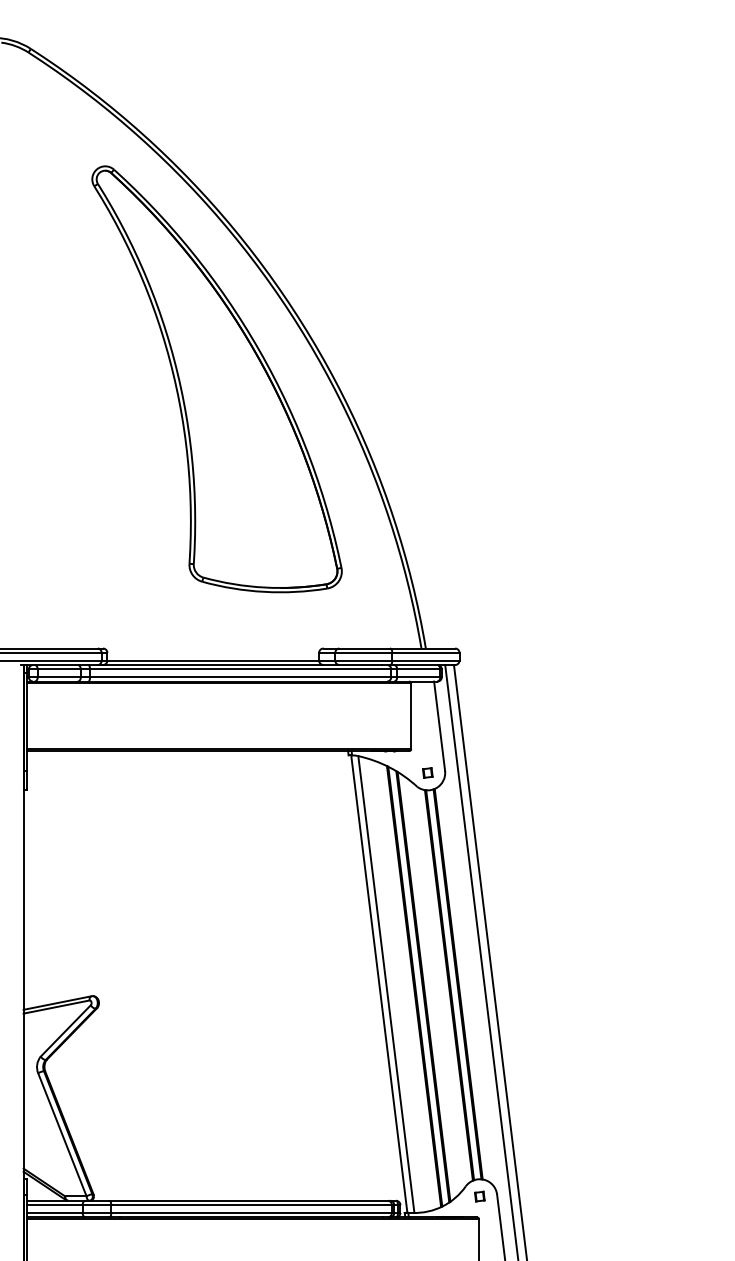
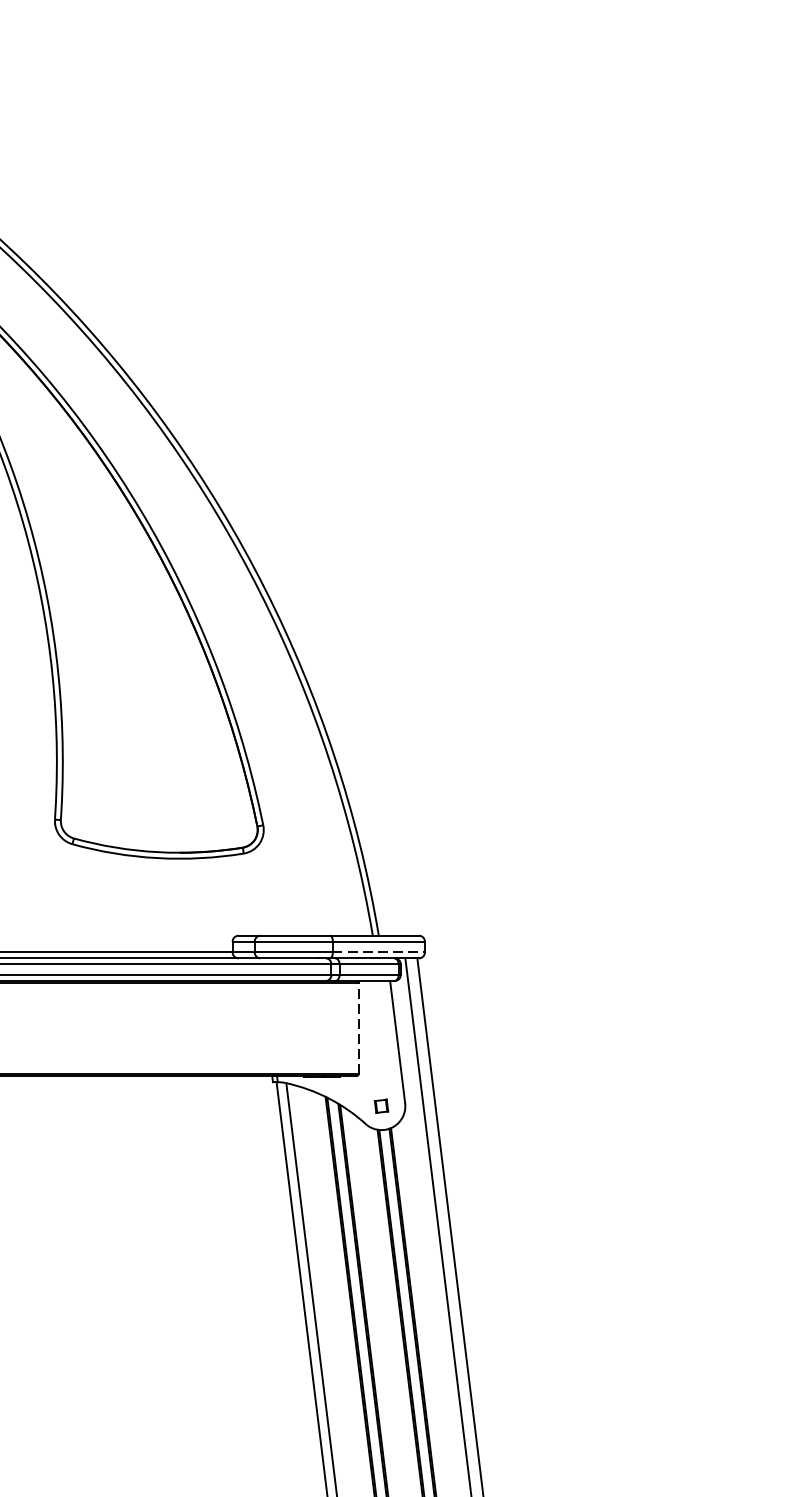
line: (425, 660) -> (378, 952), solid -> dashed
line: (411, 715) -> (359, 1027), solid -> dashed

